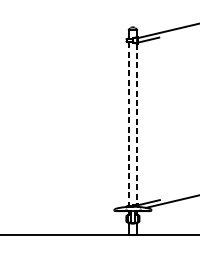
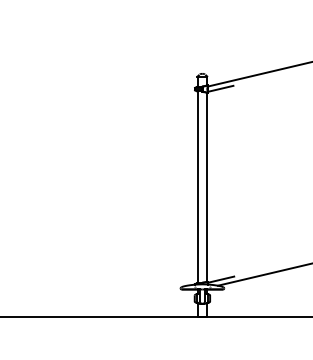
line: (128, 124) -> (197, 187), dashed -> solid
line: (137, 124) -> (207, 187), dashed -> solid

